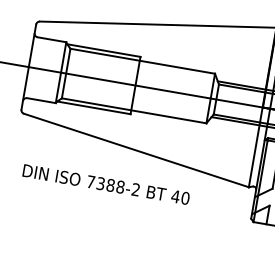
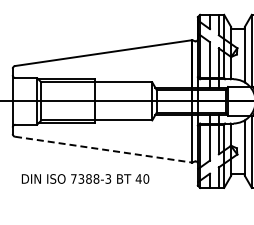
line: (137, 150) -> (104, 149), solid -> dashed
text: (136, 190) -> (108, 179), 7388-2 -> 7388-3

